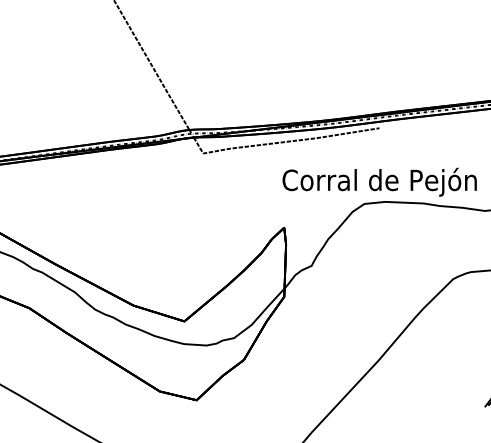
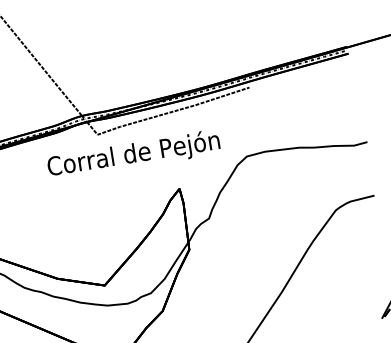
text: (379, 181) -> (133, 154), moved

